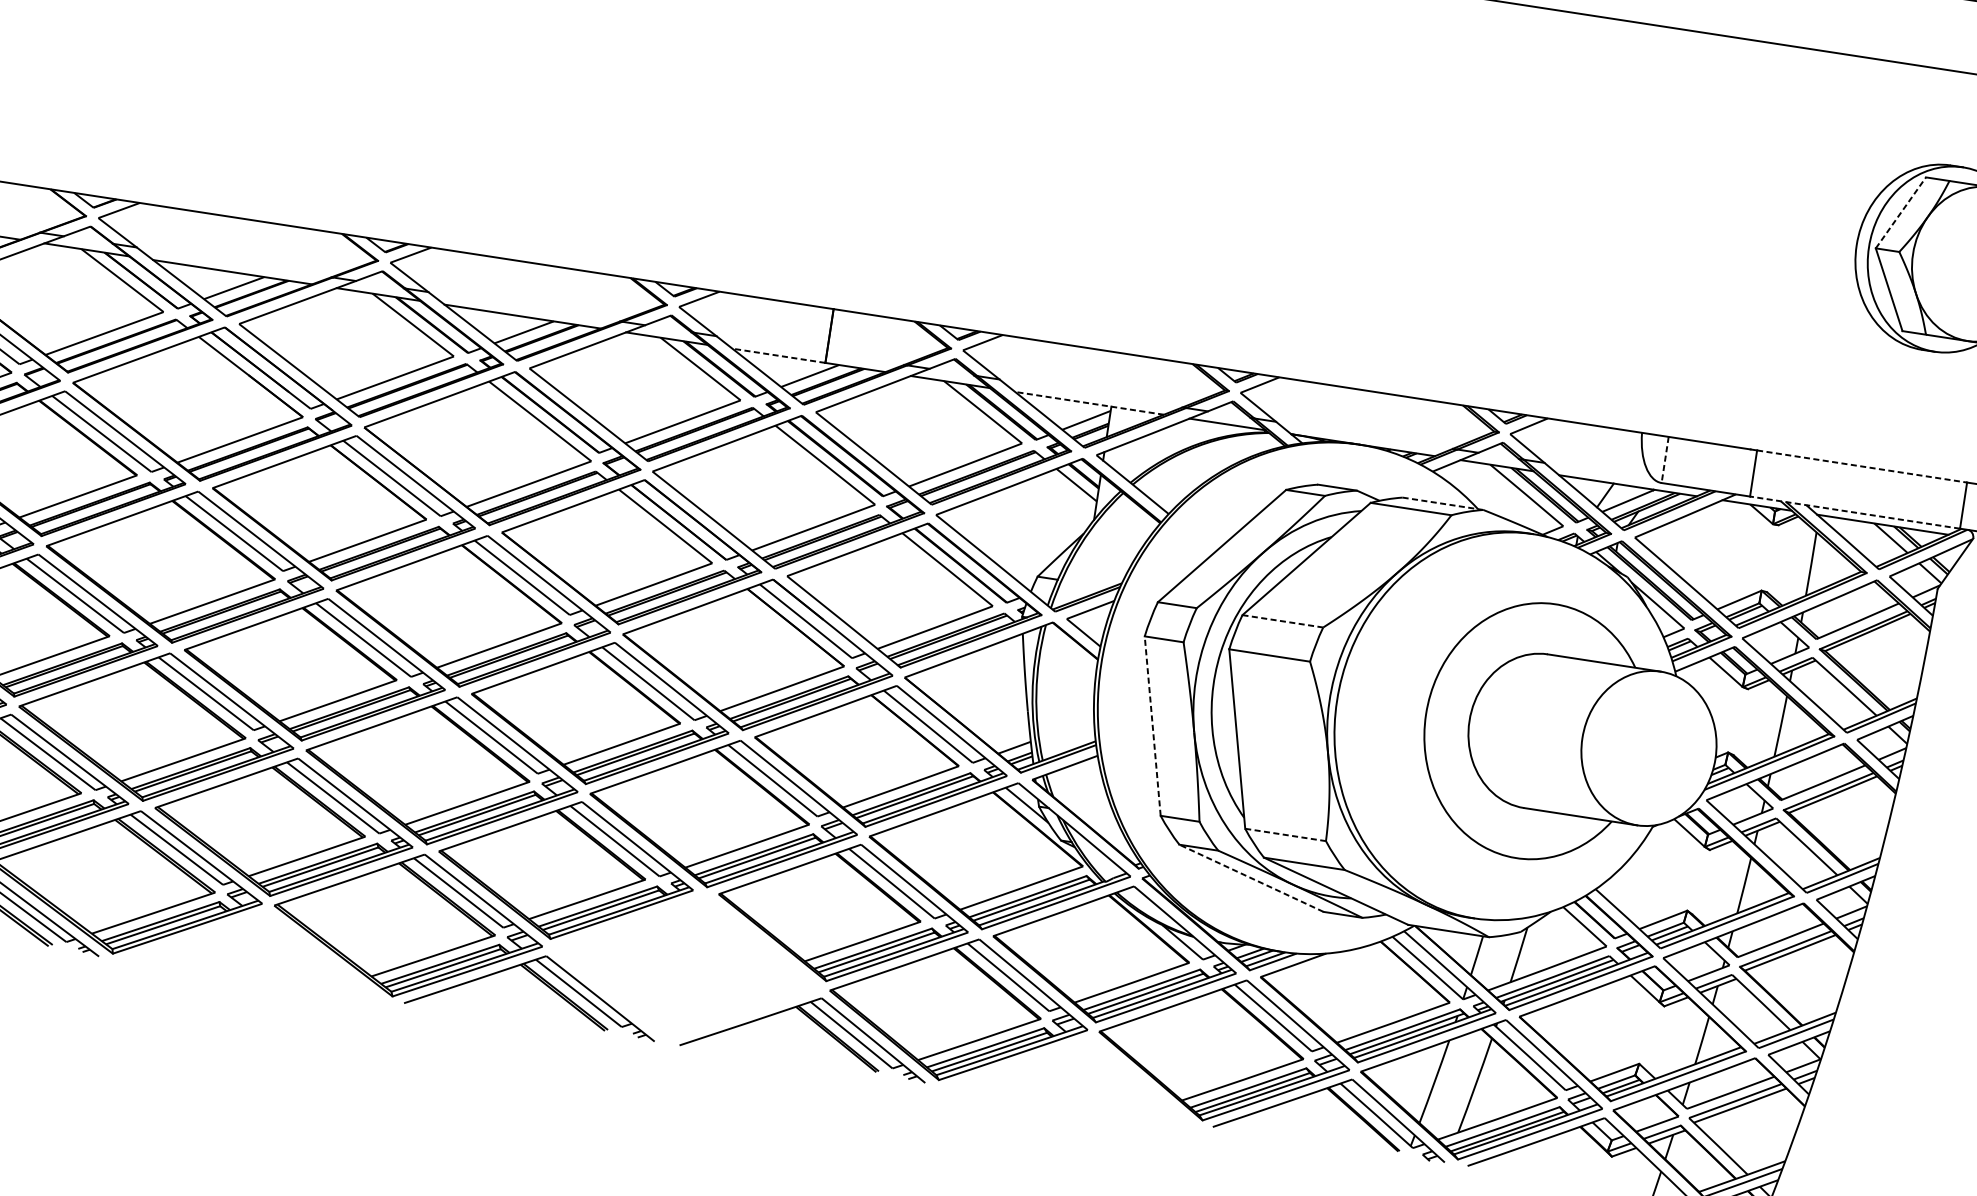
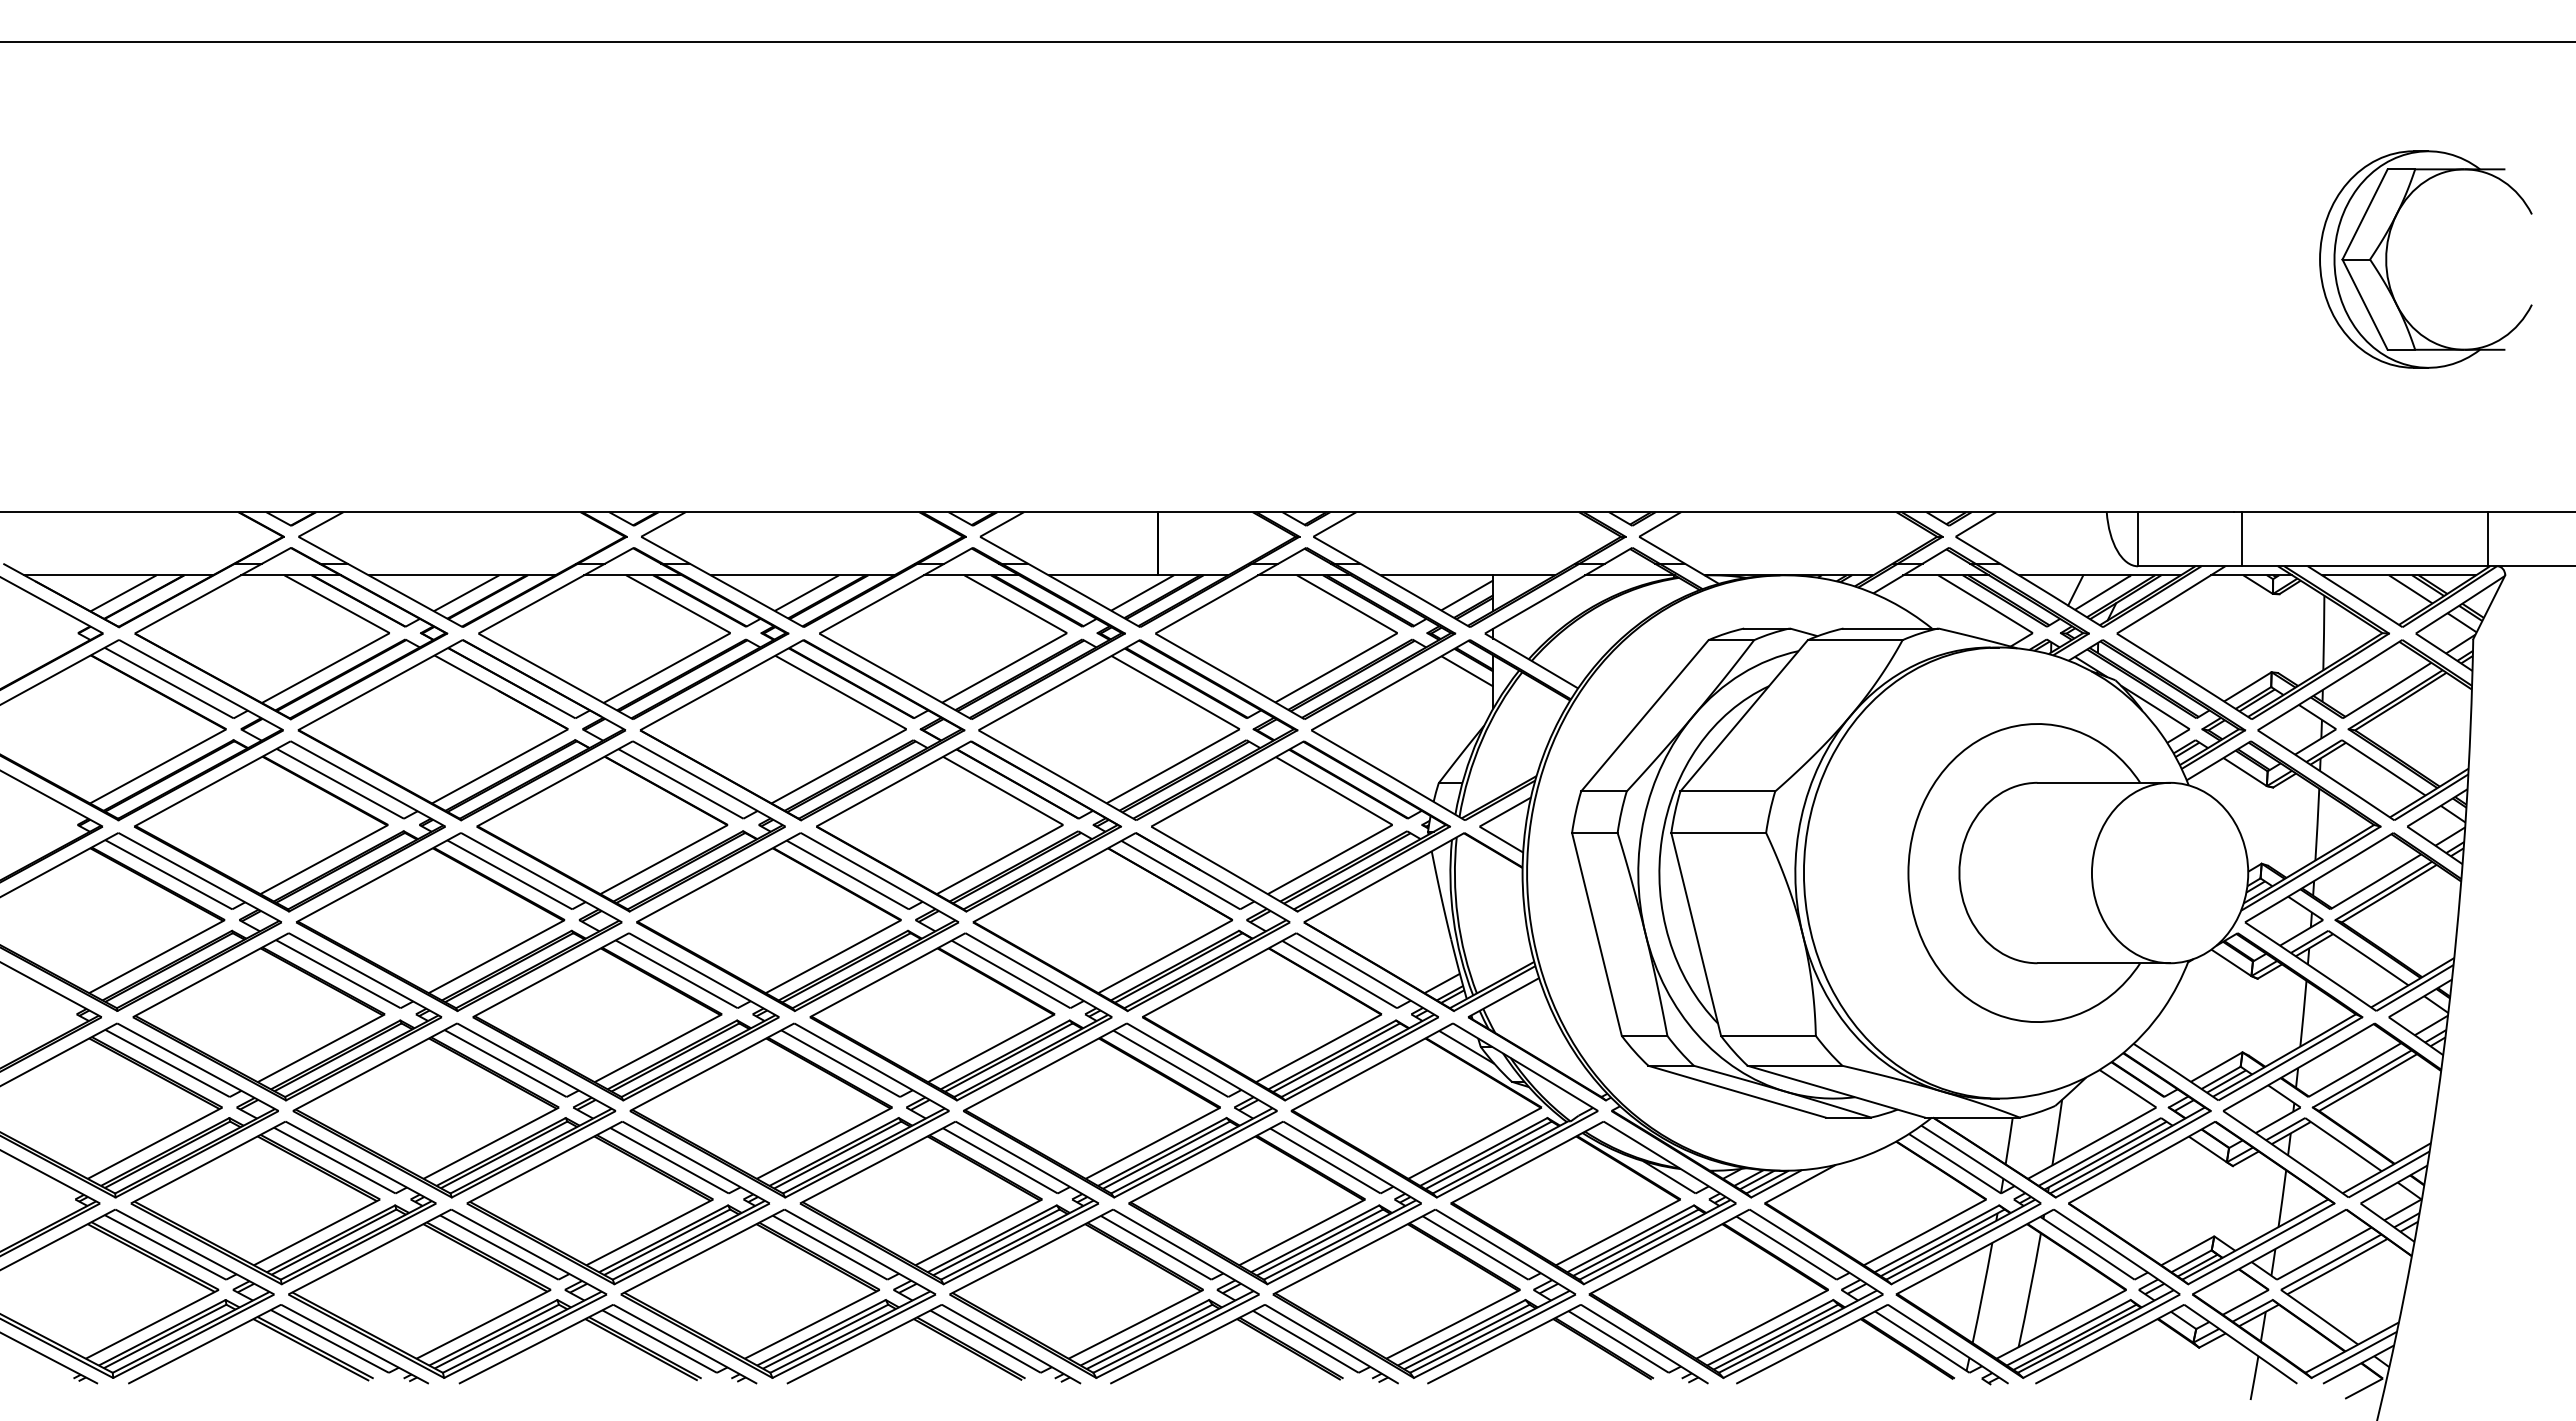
line: (1901, 212) -> (2365, 214), dashed -> solid
line: (779, 356) -> (1103, 575), dashed -> solid
line: (1089, 403) -> (1467, 575), dashed -> solid
line: (1665, 460) -> (2138, 539), dashed -> solid
line: (1862, 466) -> (2365, 512), dashed -> solid
line: (1443, 503) -> (1891, 628), dashed -> solid
line: (1854, 512) -> (2364, 566), dashed -> solid
line: (1283, 621) -> (1728, 791), dashed -> solid
line: (1152, 726) -> (1596, 934), dashed -> solid
line: (1285, 834) -> (1768, 1035), dashed -> solid
line: (1251, 878) -> (1736, 1091), dashed -> solid
part: (263, 940) -> (614, 1336), added
part: (686, 967) -> (1104, 1293), added
part: (1081, 1063) -> (1574, 1333), added

